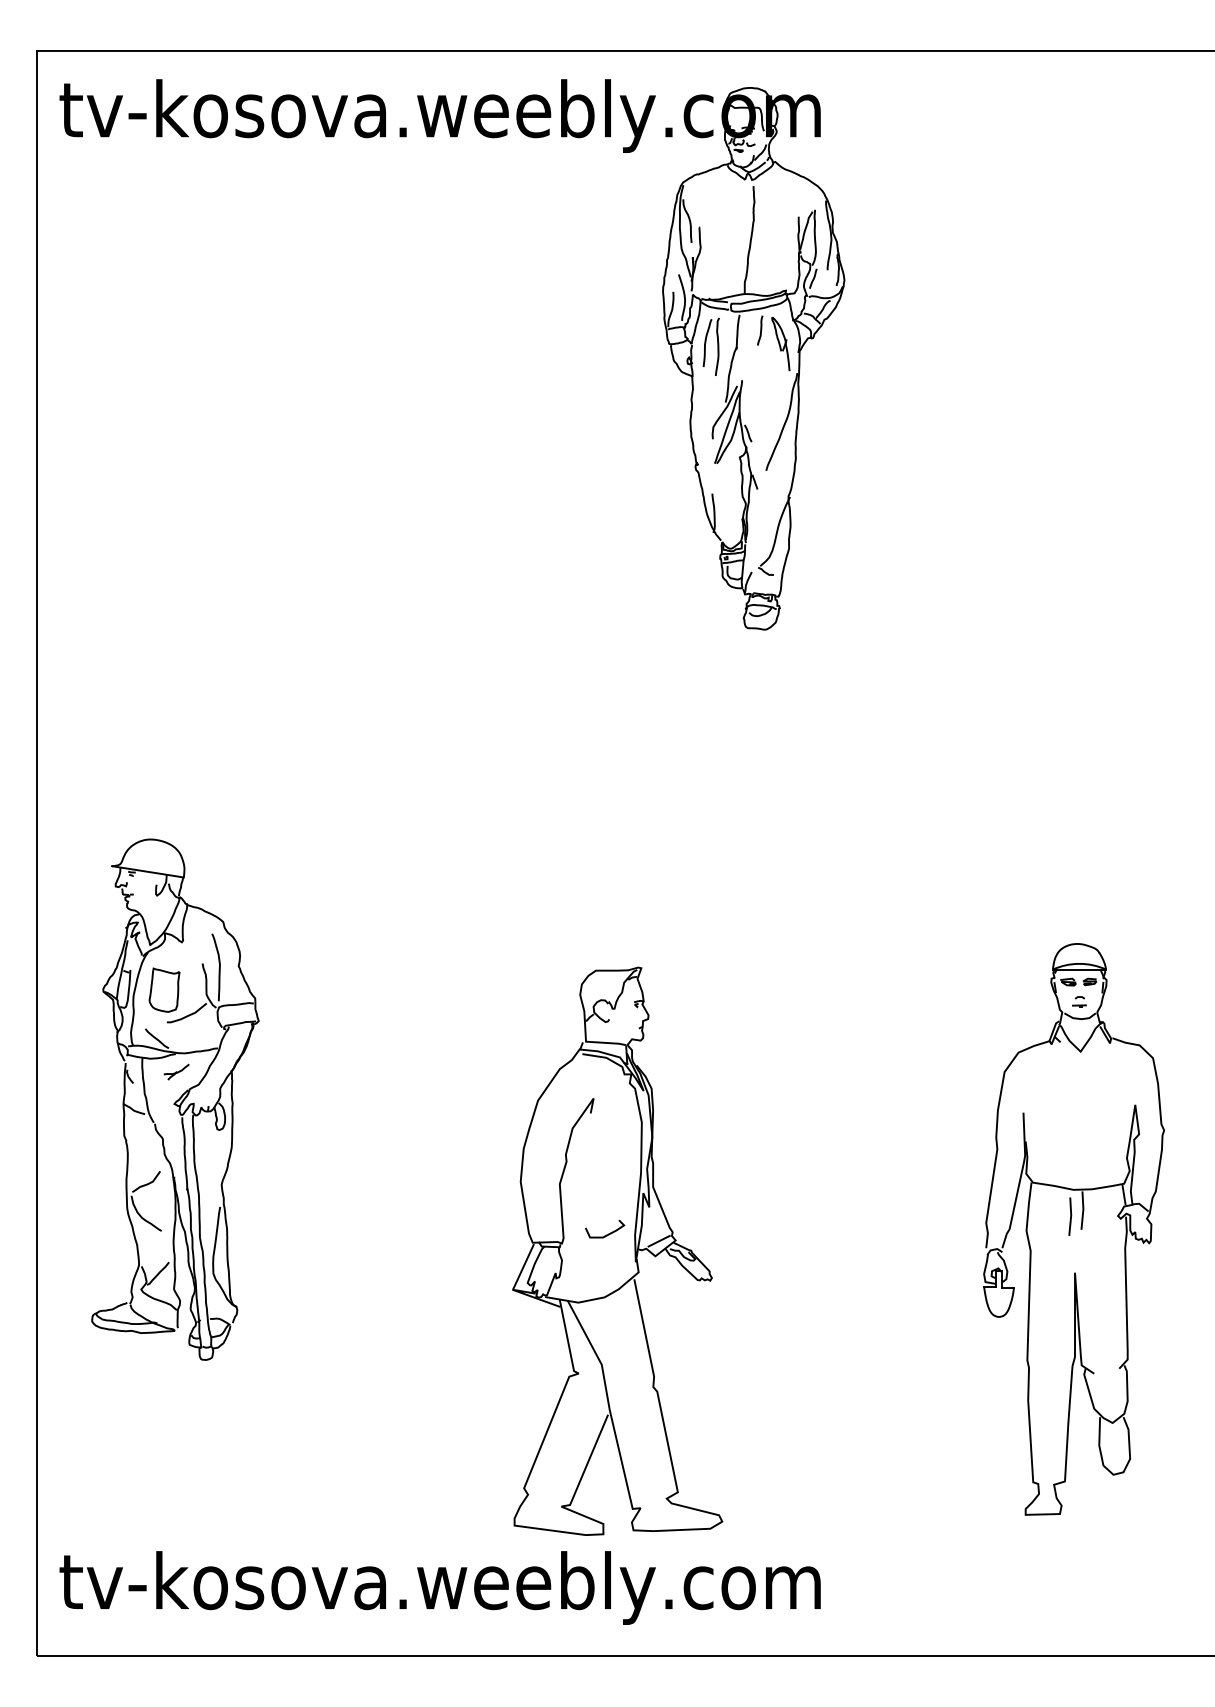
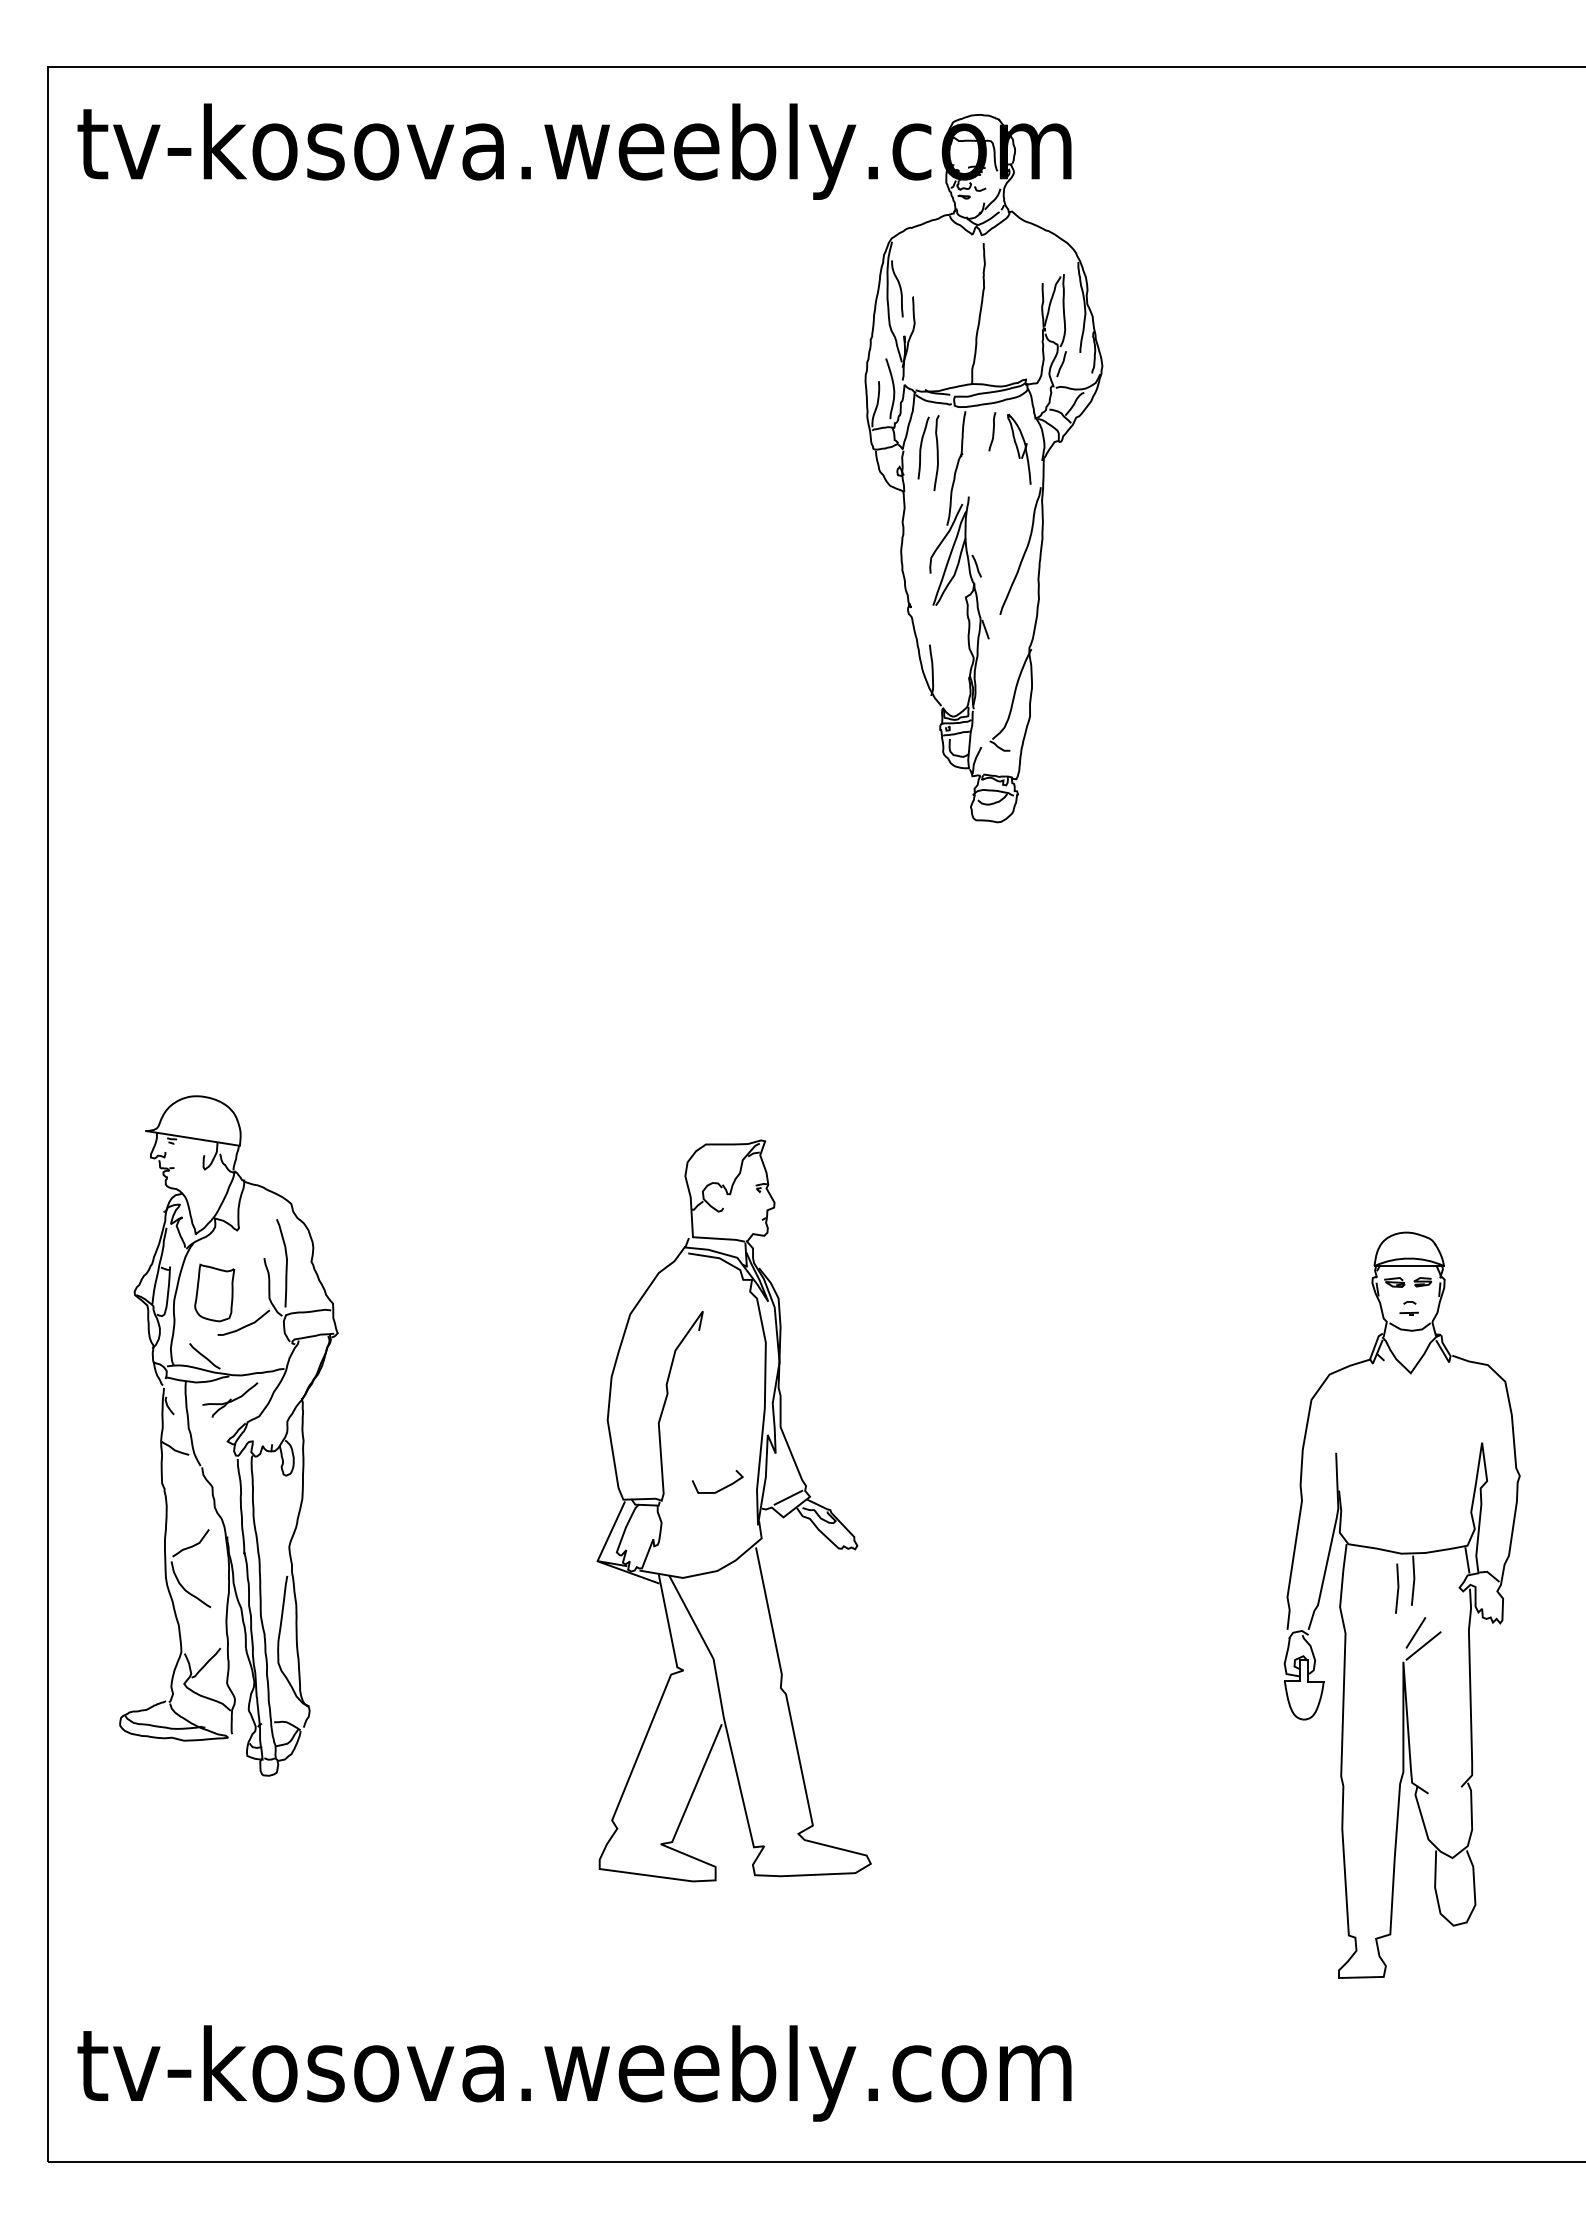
part: (176, 1071) -> (230, 1399), size x1.67
line: (1084, 1250) -> (1415, 1632), added
part: (617, 1251) -> (733, 1510), moved
line: (1090, 1260) -> (1423, 1645), added

